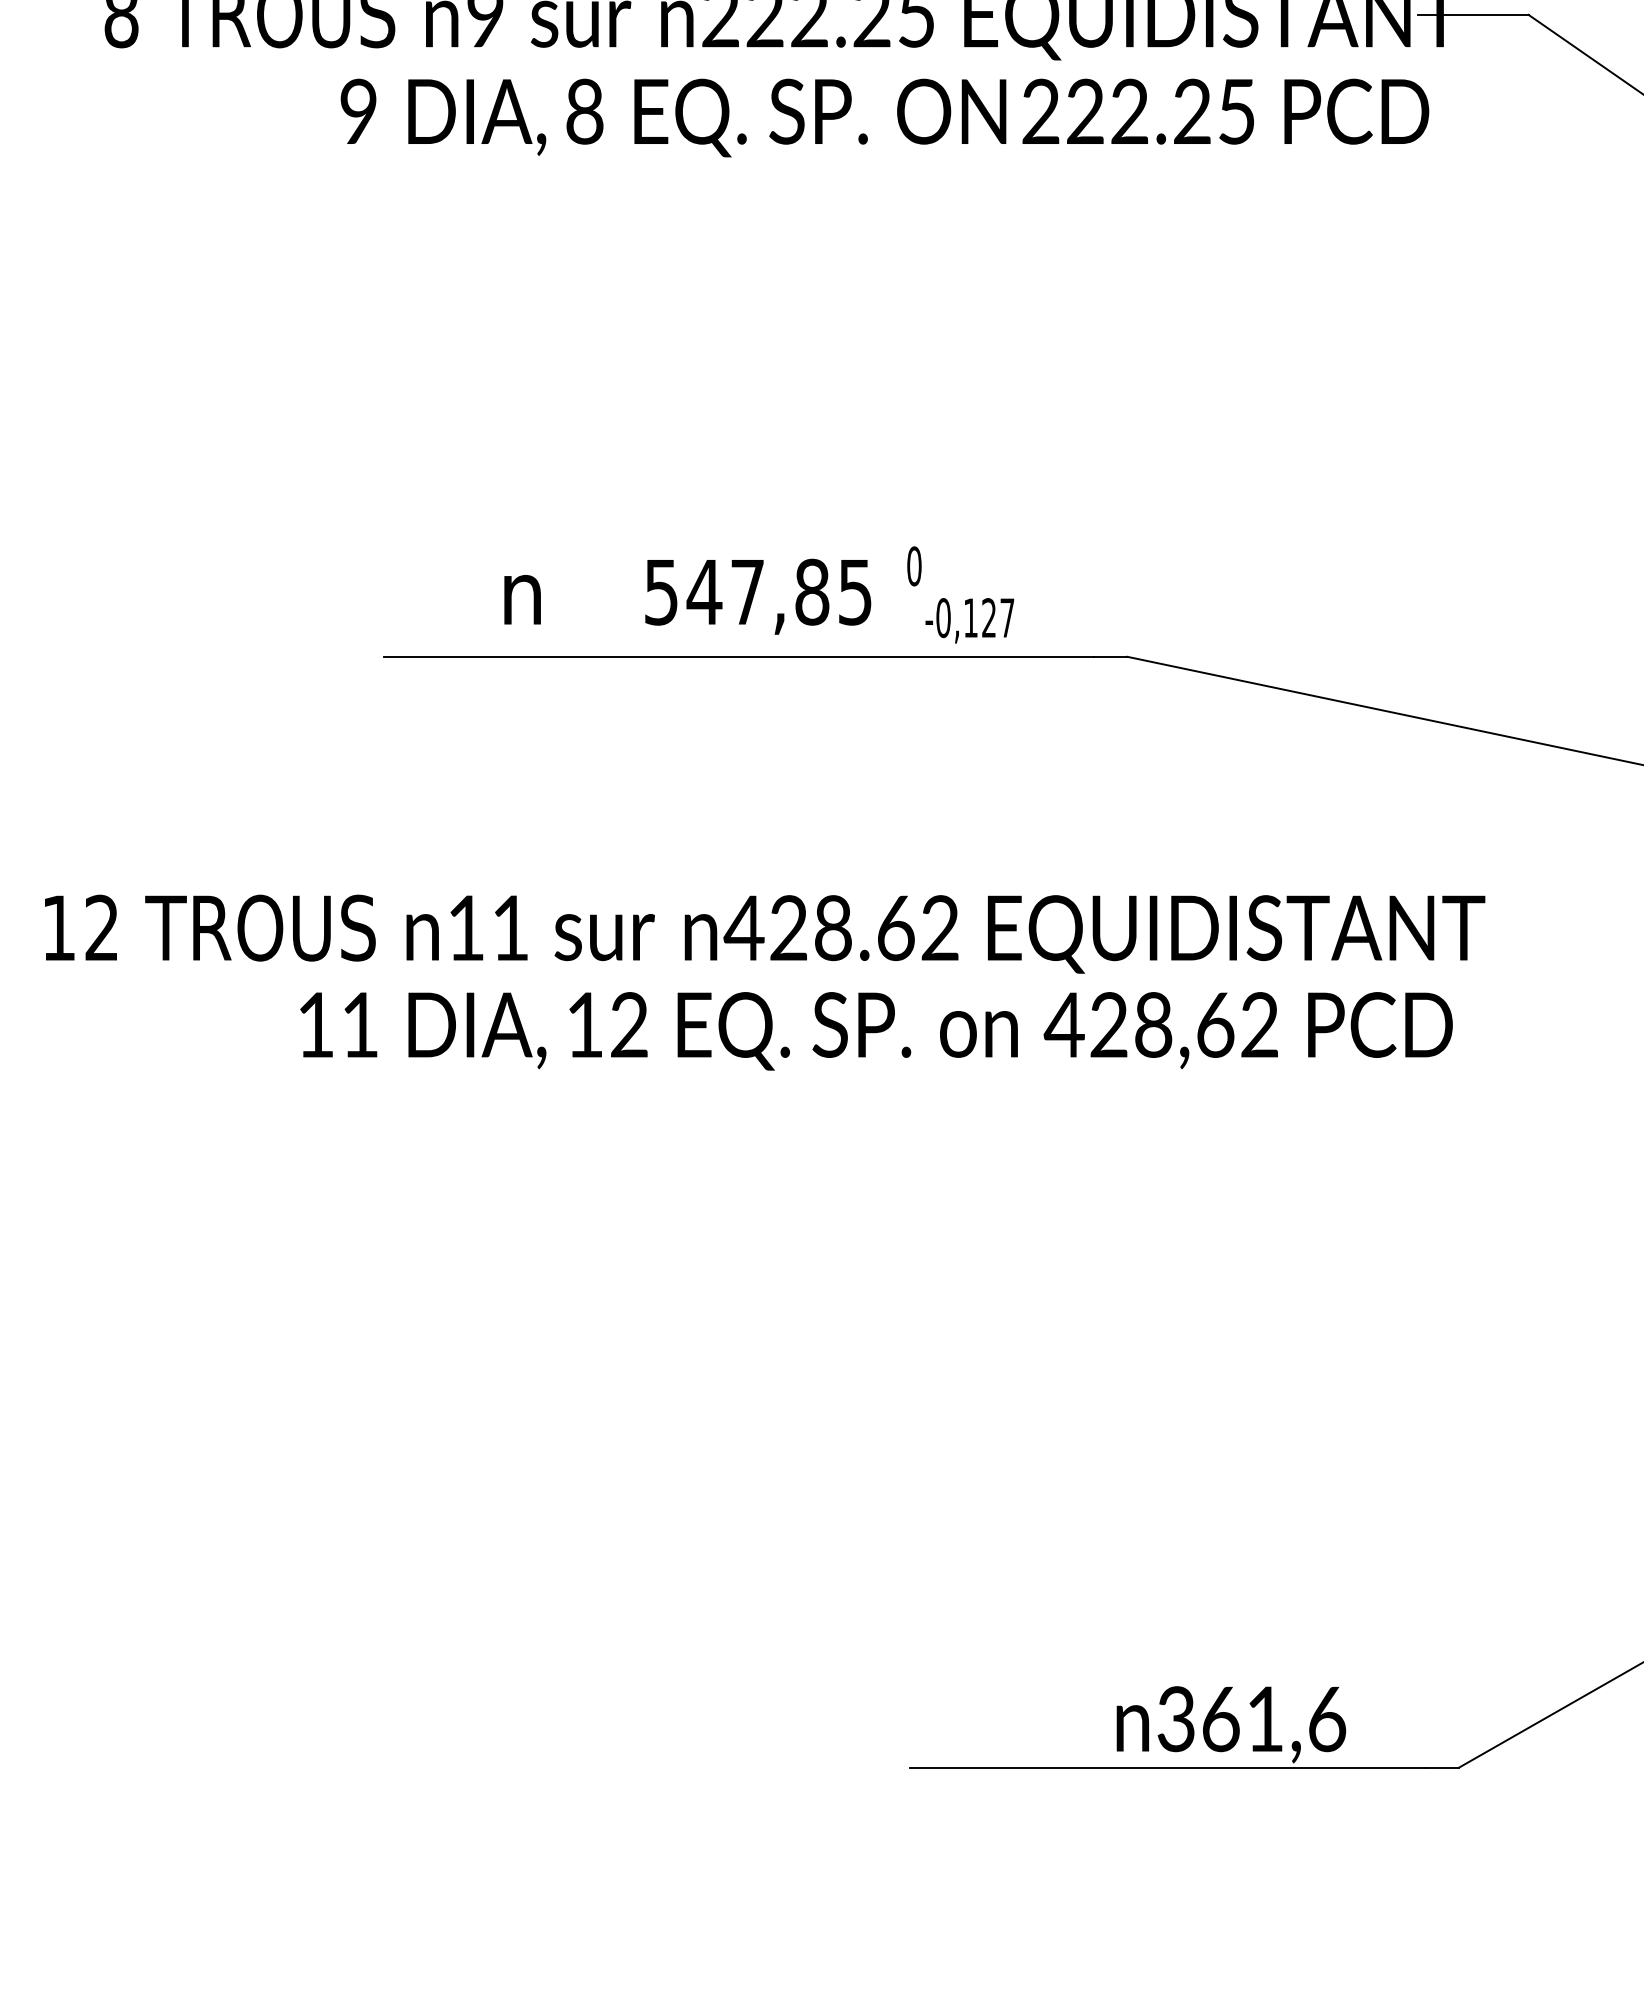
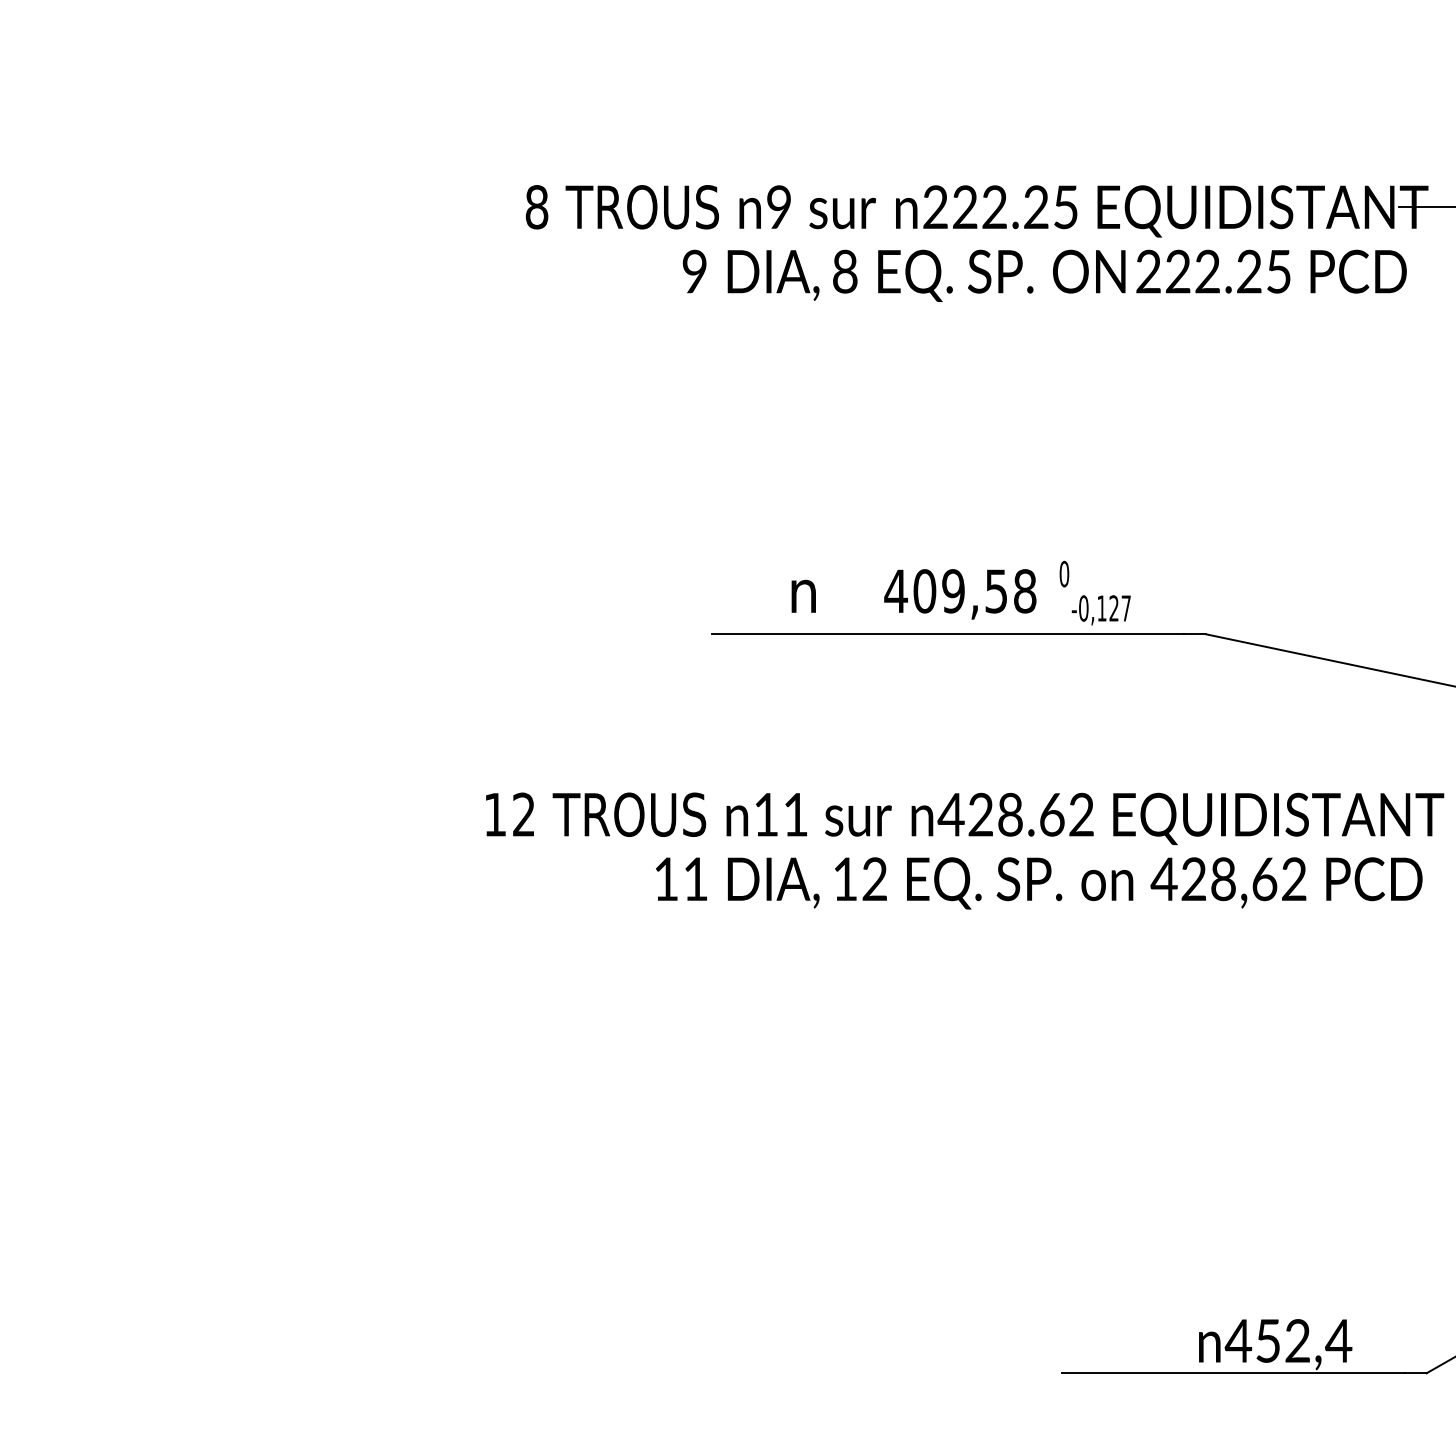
text: (758, 592) -> (960, 591), 547,85 -> 409,58
text: (1251, 1718) -> (1288, 1340), 361,6 -> 452,4

